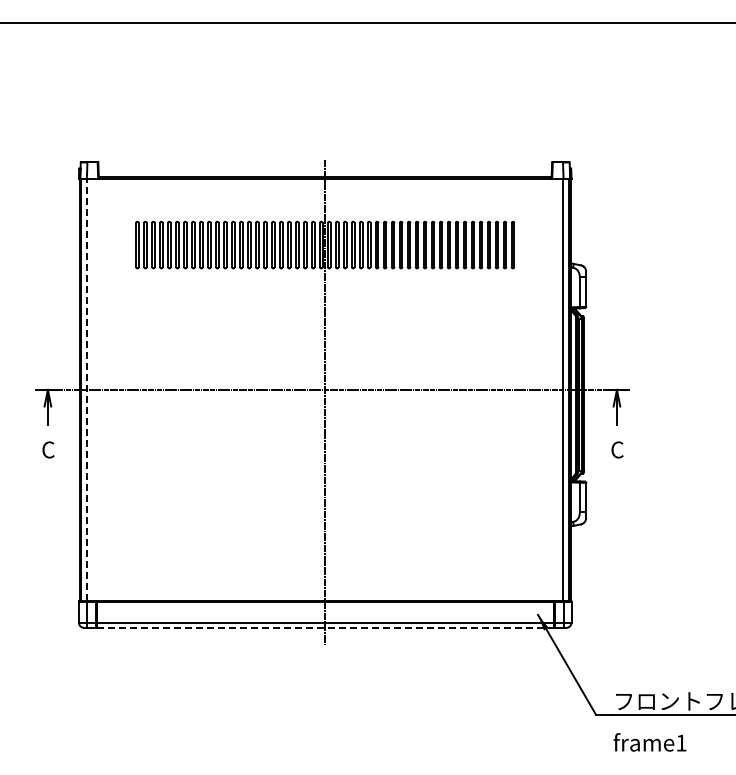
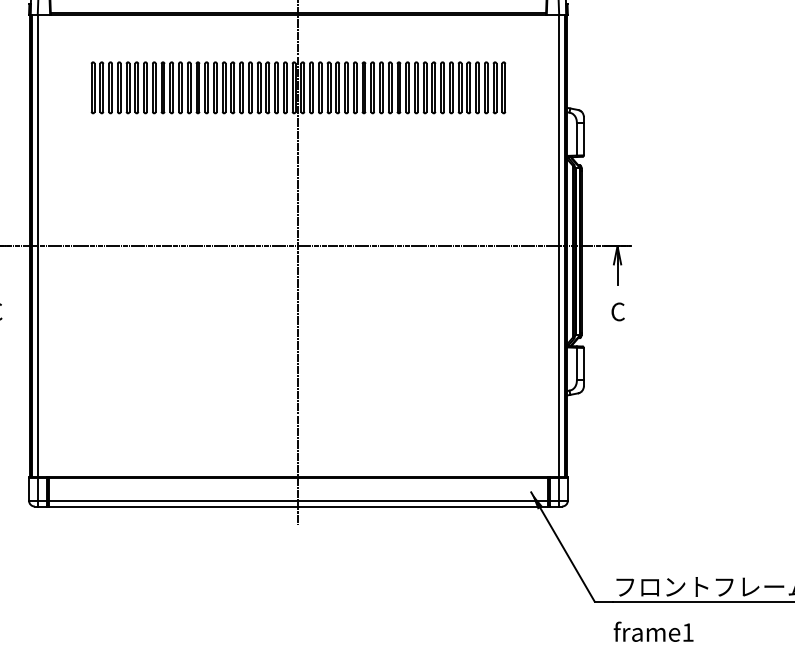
line: (87, 389) -> (38, 245), dashed -> solid
line: (325, 627) -> (298, 506), dashed -> solid

